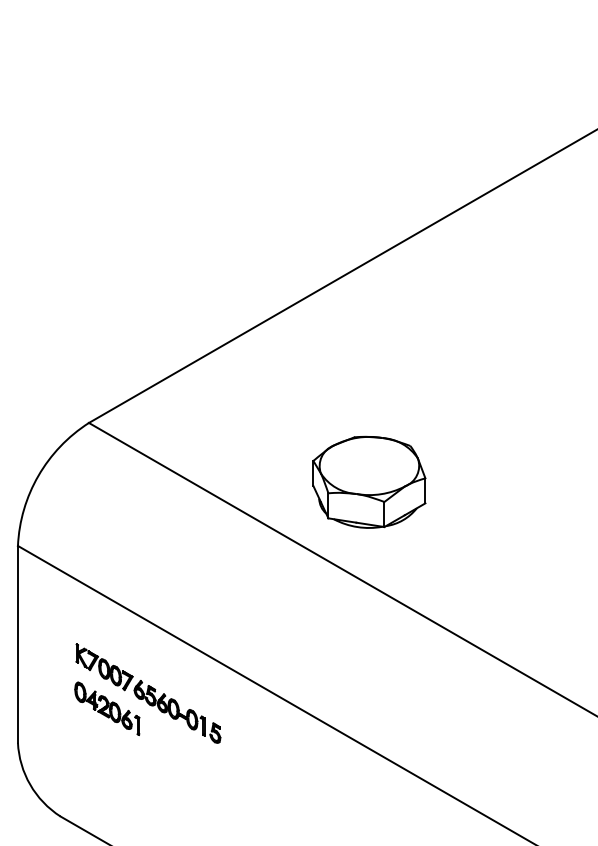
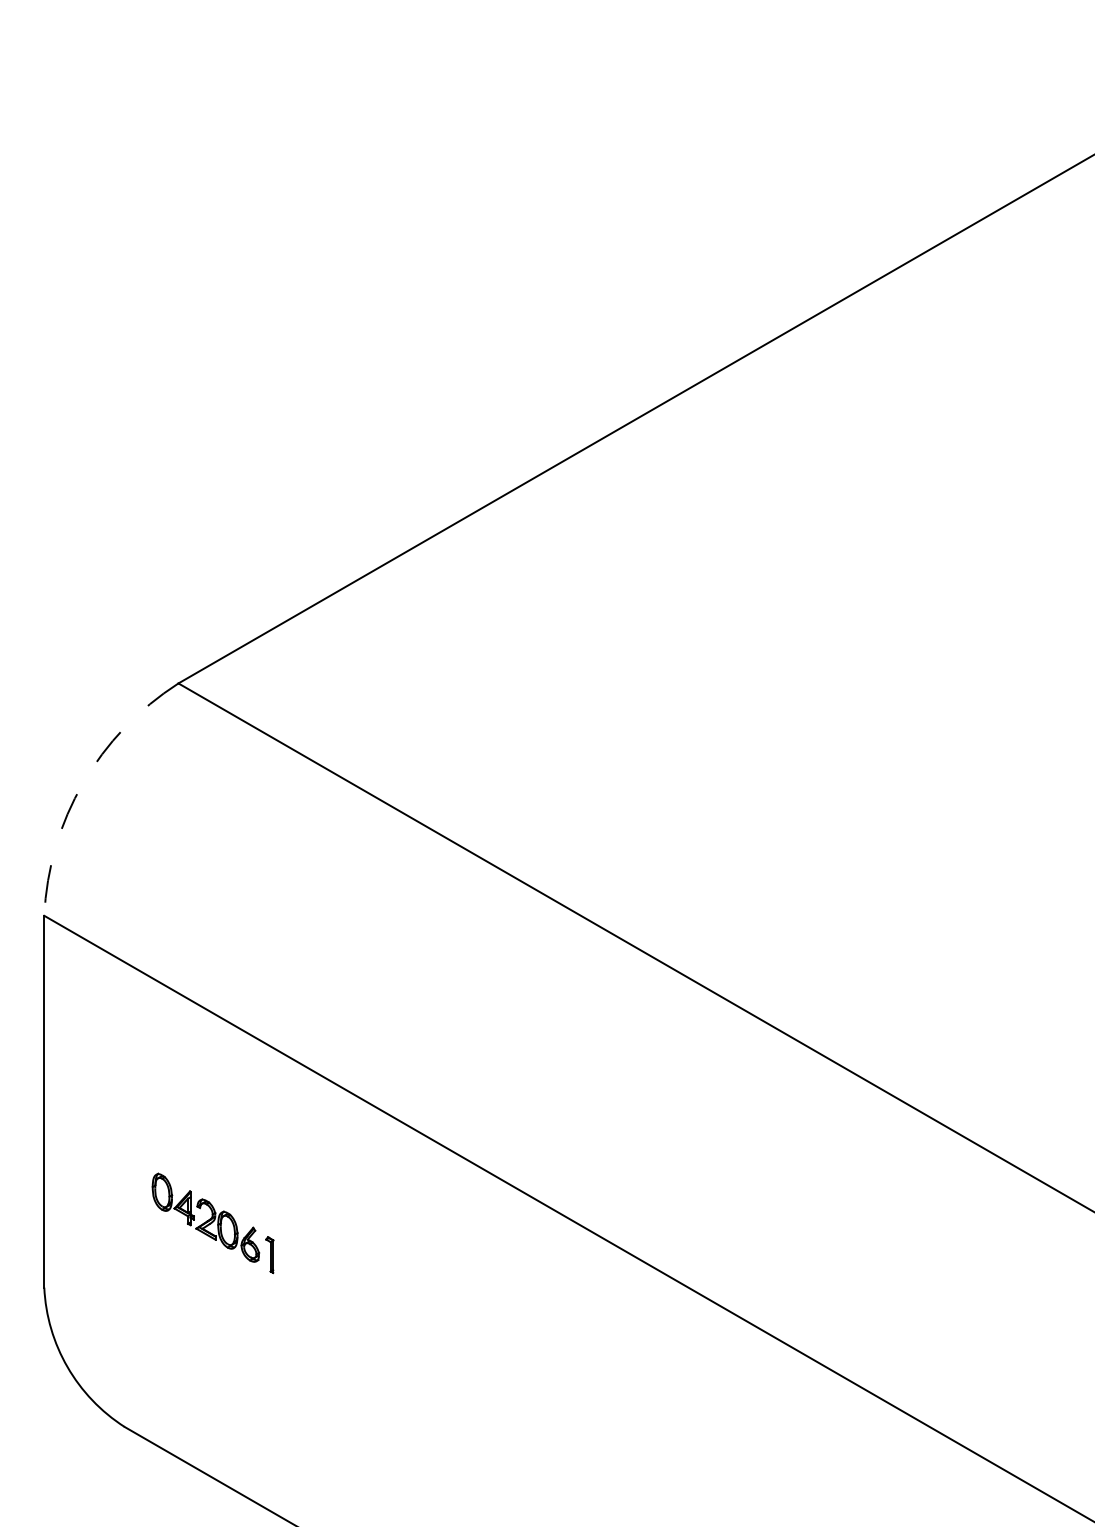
arc: (38, 475) -> (83, 782), solid -> dashed
part: (369, 481) -> (708, 794), removed
part: (148, 693) -> (290, 1194), removed

